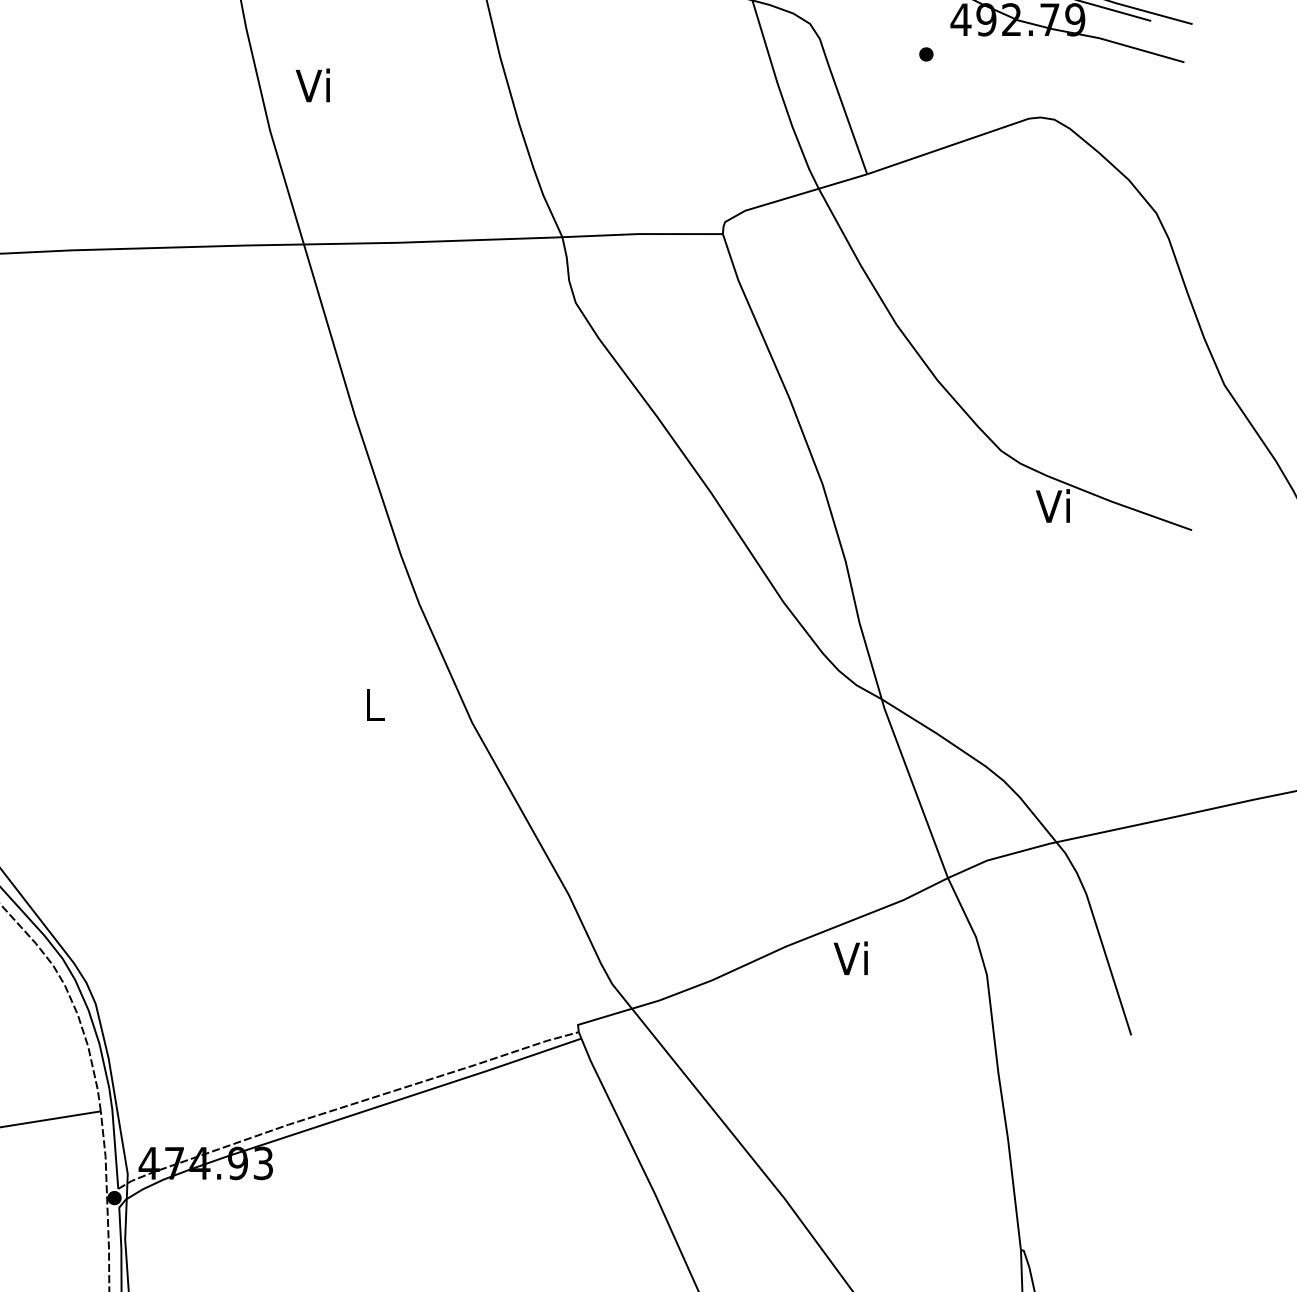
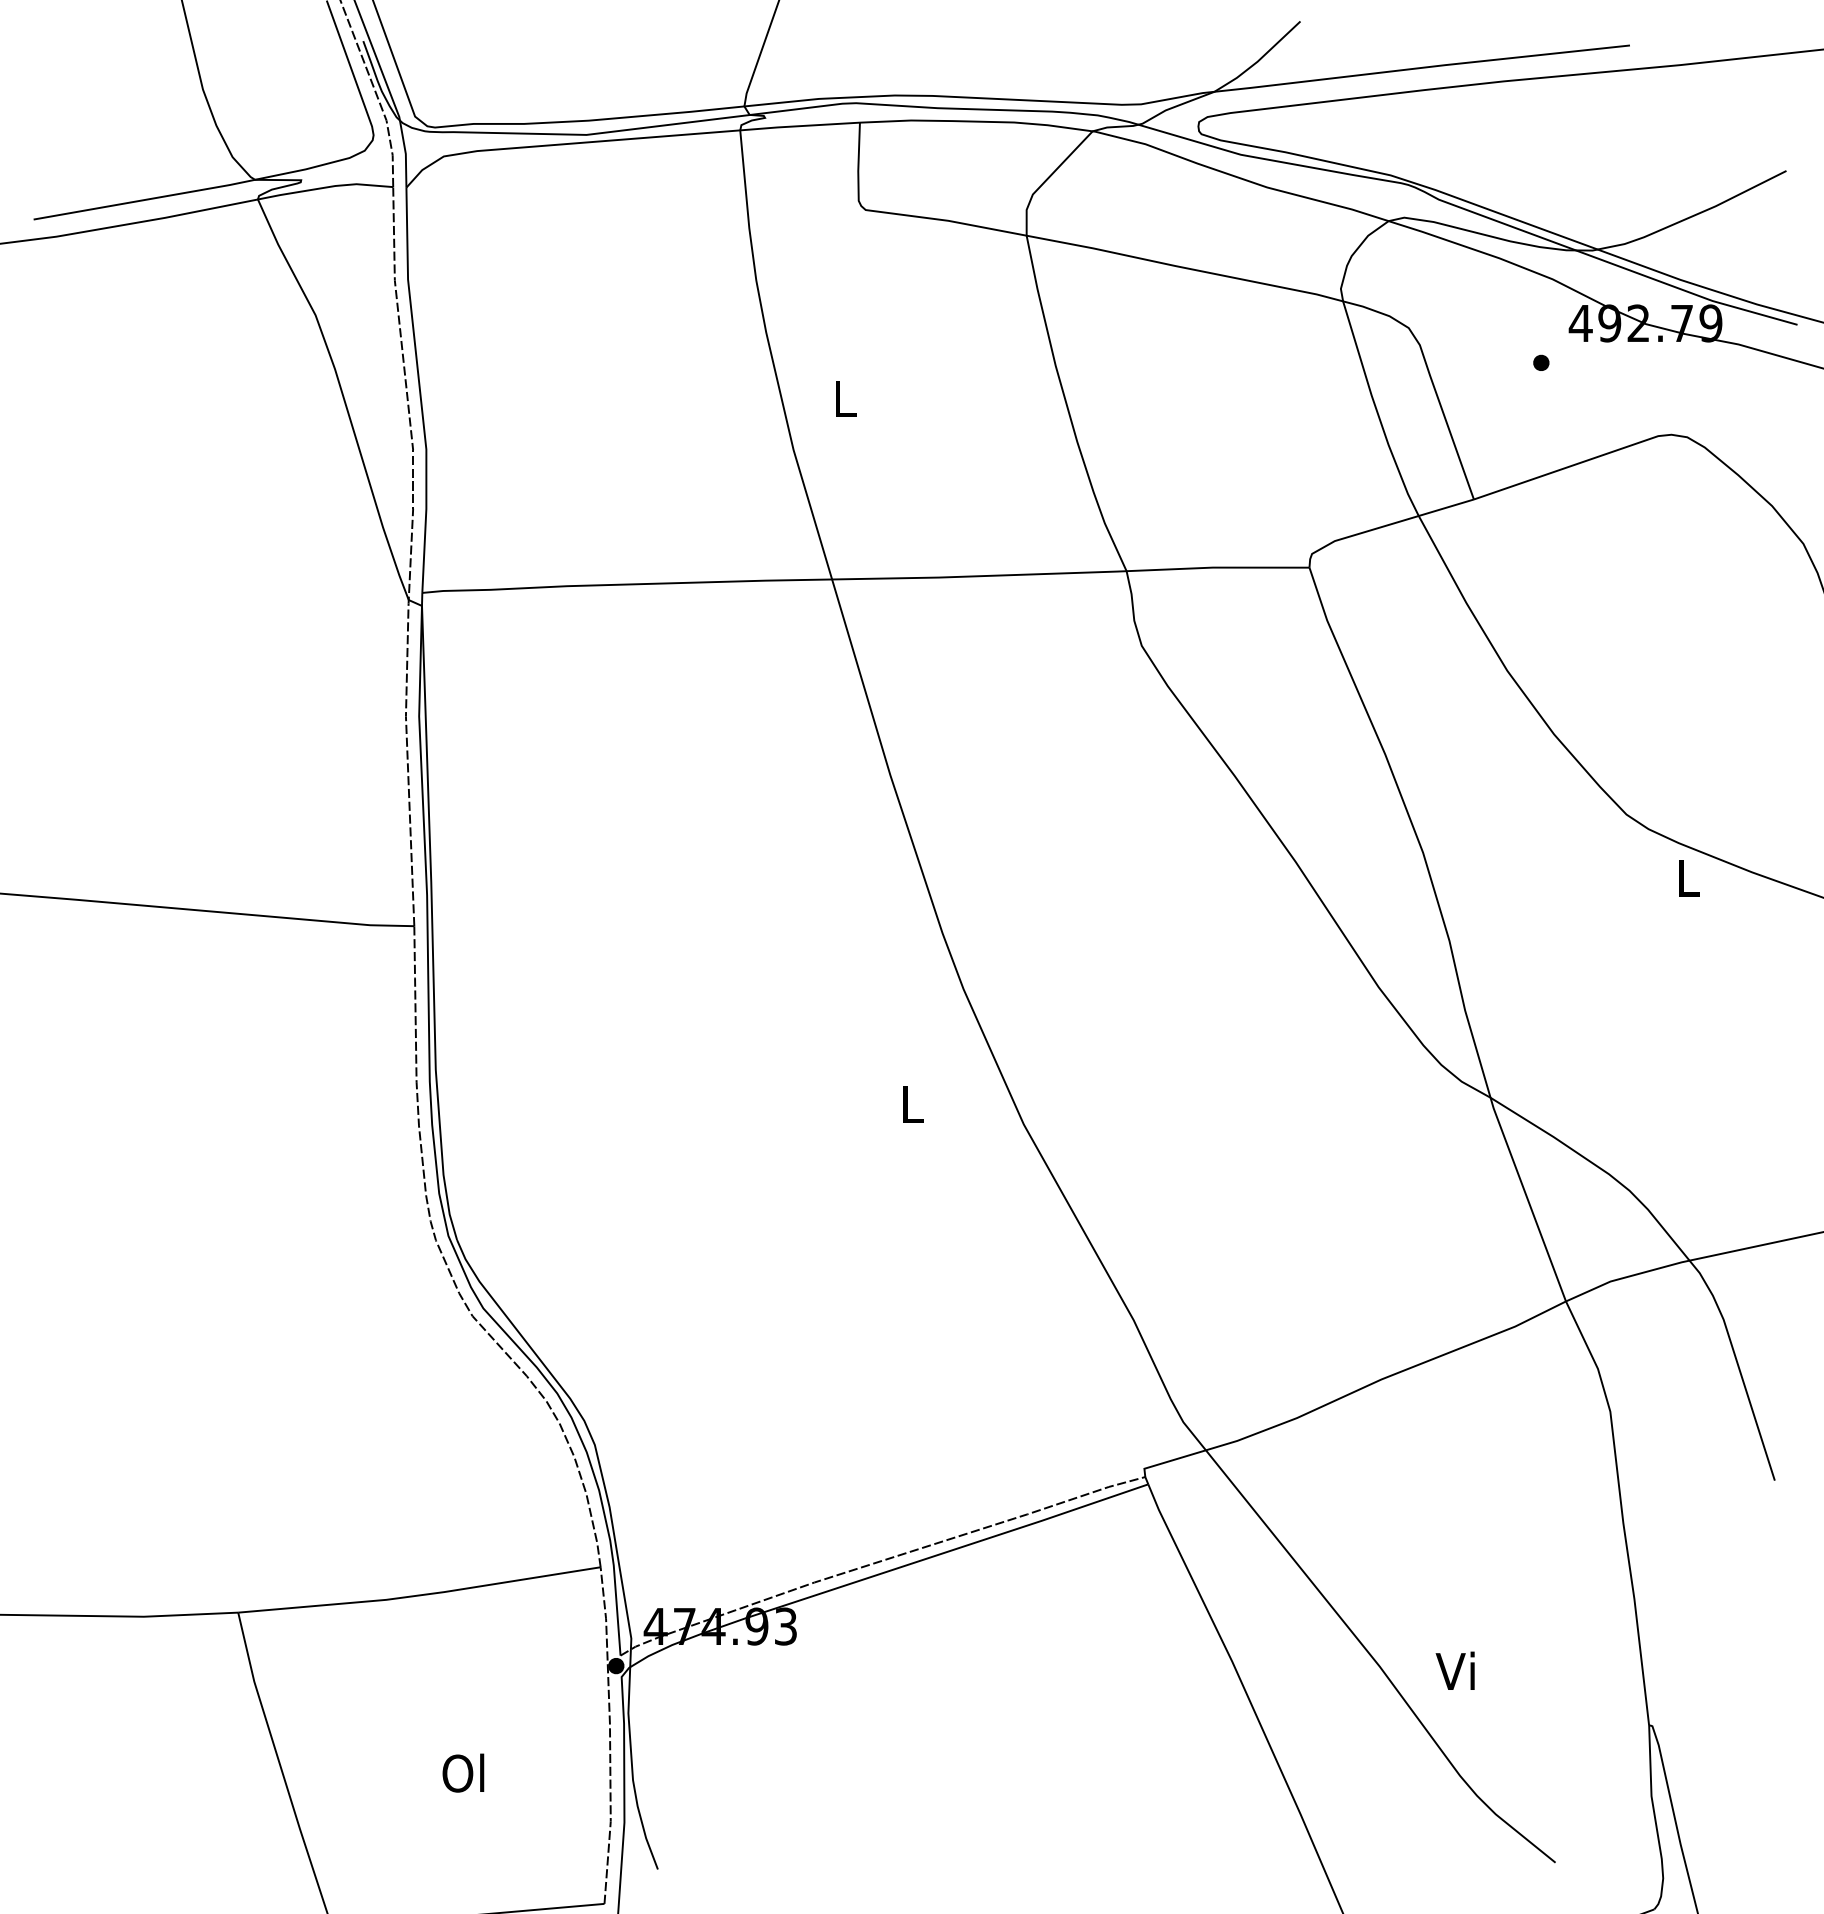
text: (312, 85) -> (841, 398), Vi -> L
text: (1052, 506) -> (1685, 877), Vi -> L
text: (850, 957) -> (1454, 1670), moved

